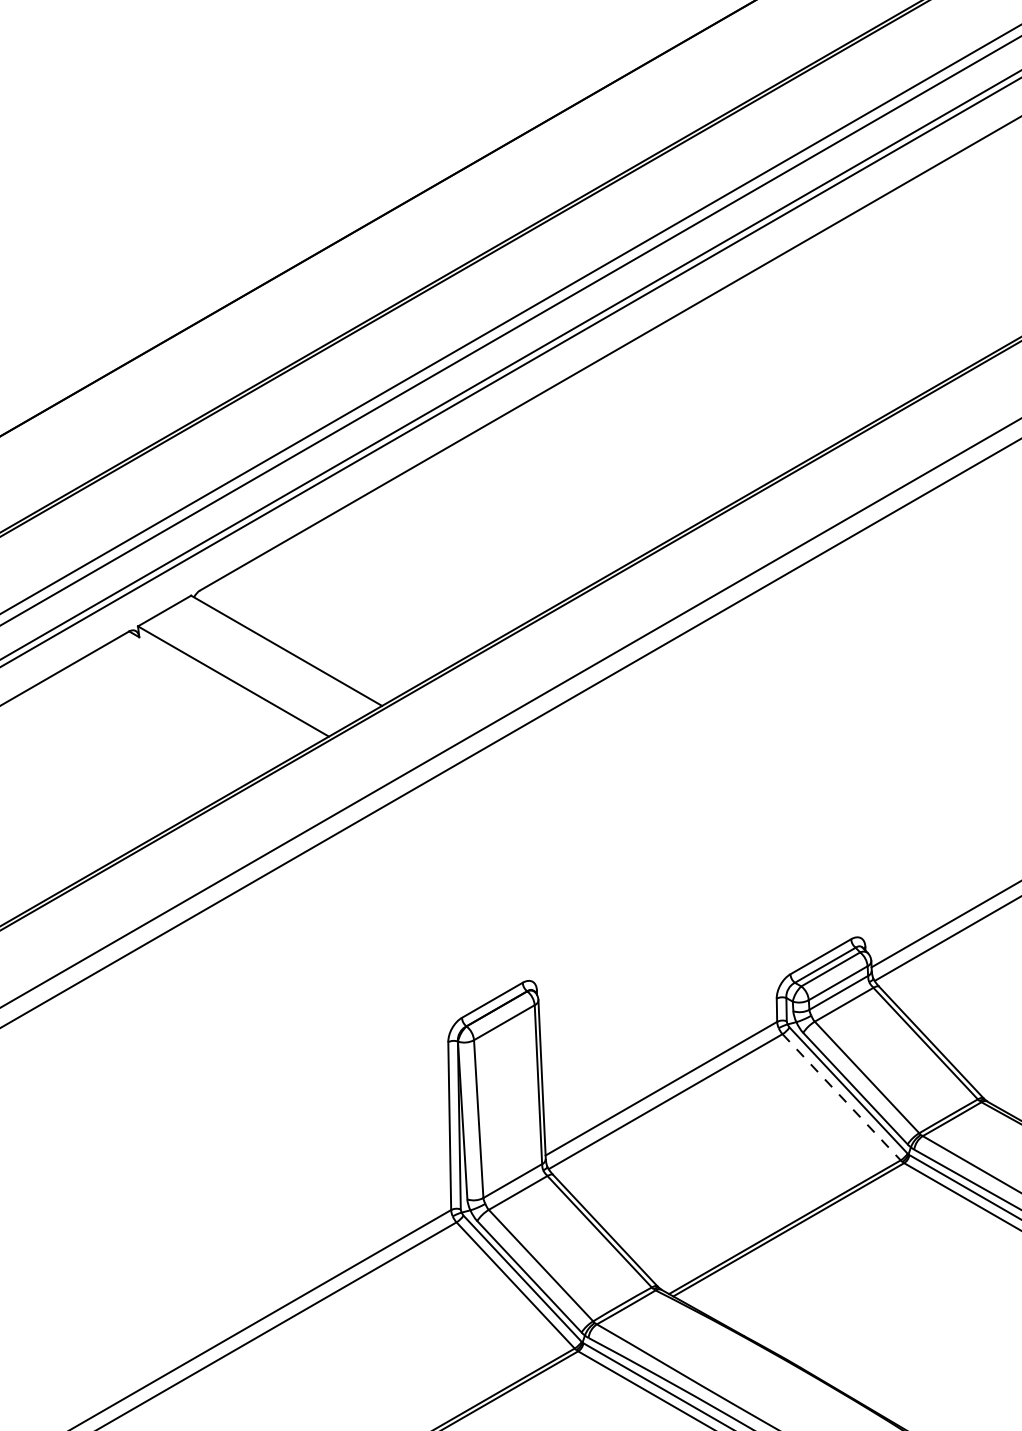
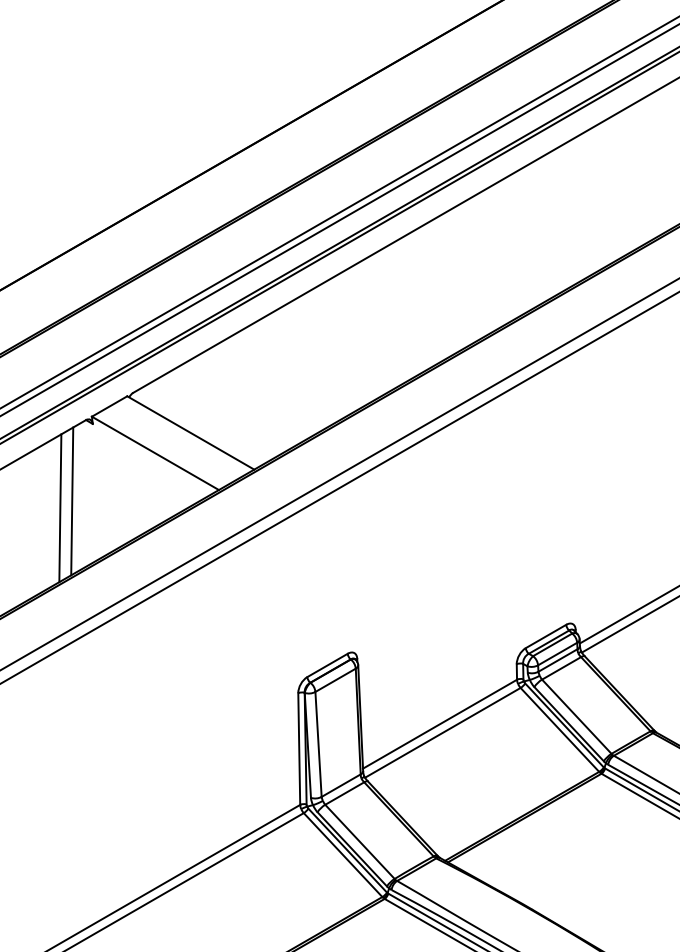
line: (108, 753) -> (72, 501), added
line: (90, 764) -> (60, 508), added
line: (842, 1098) -> (560, 730), dashed -> solid

